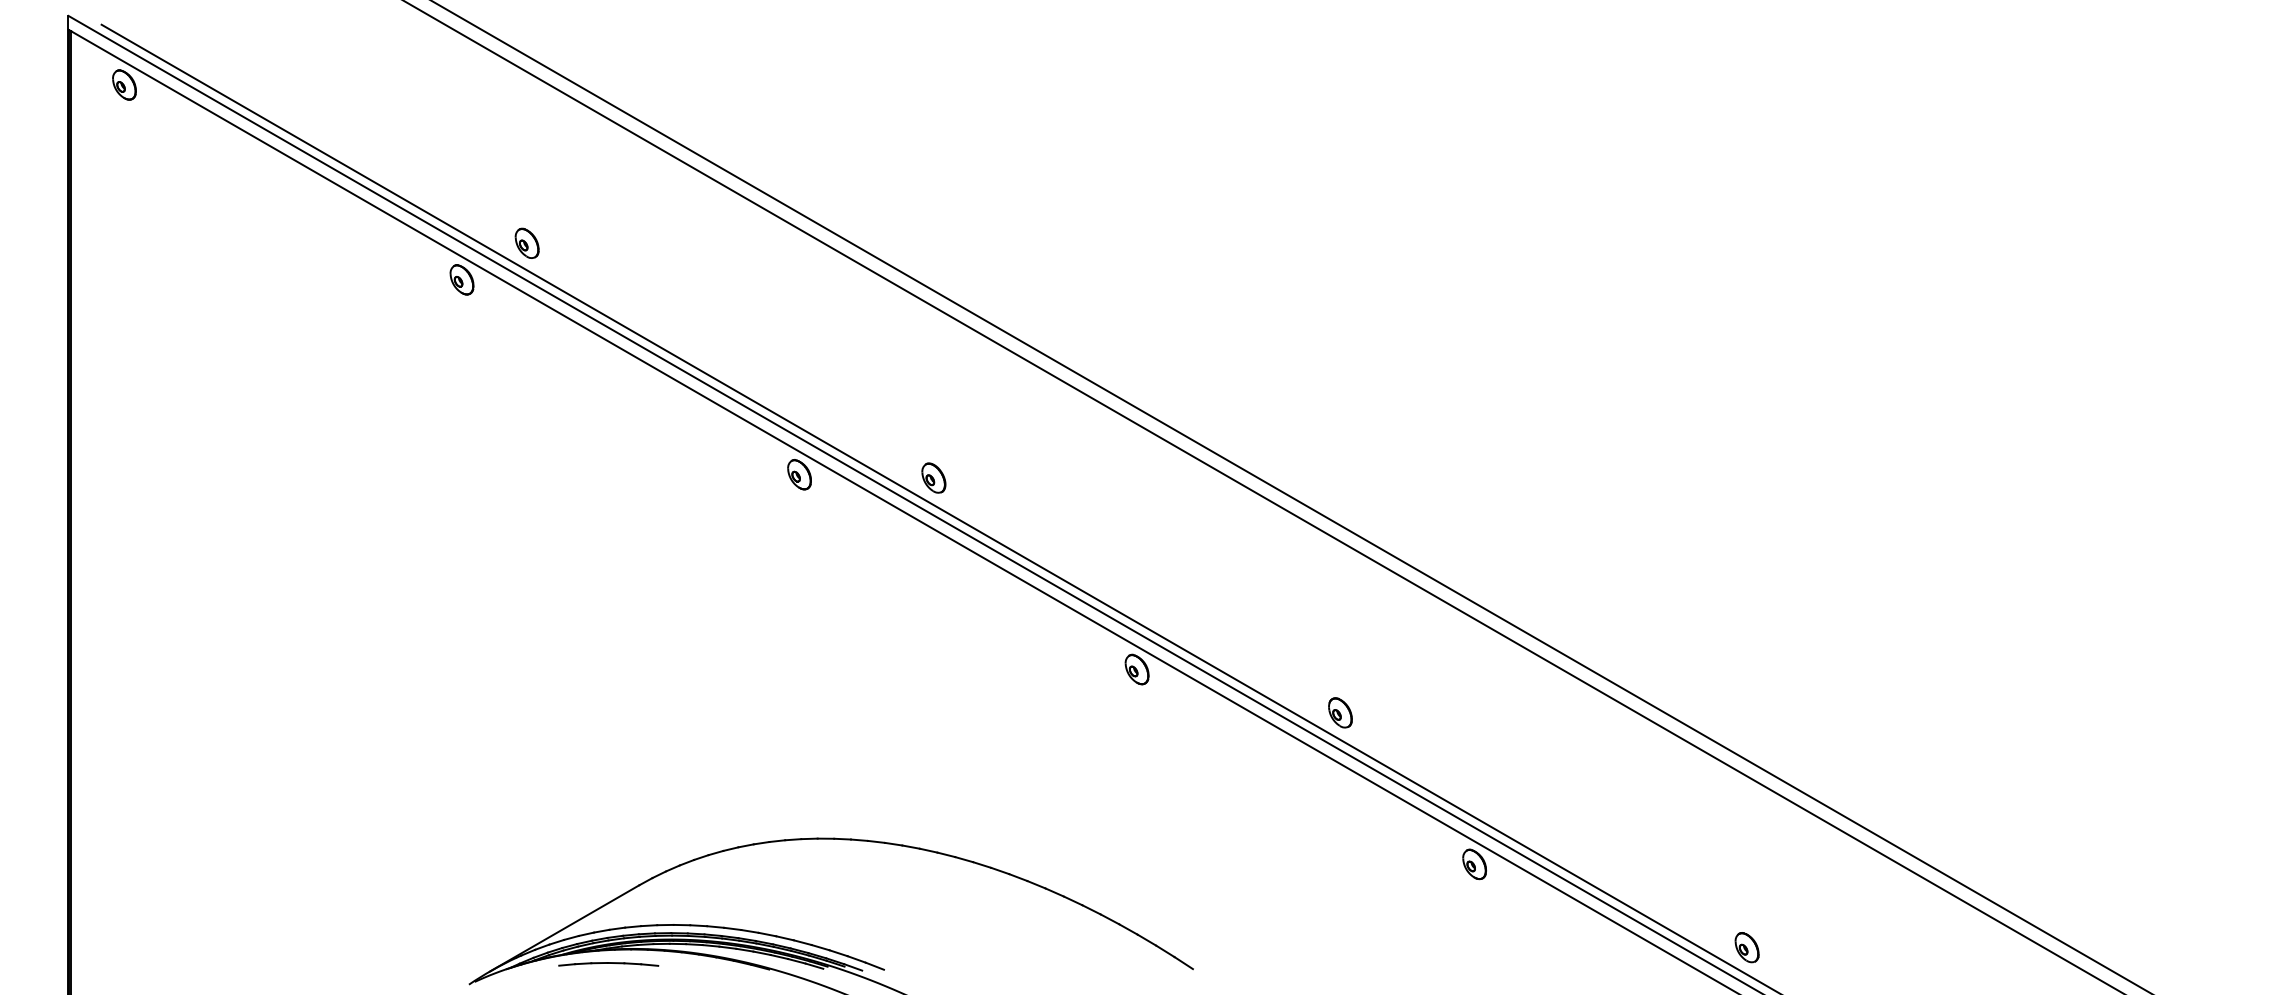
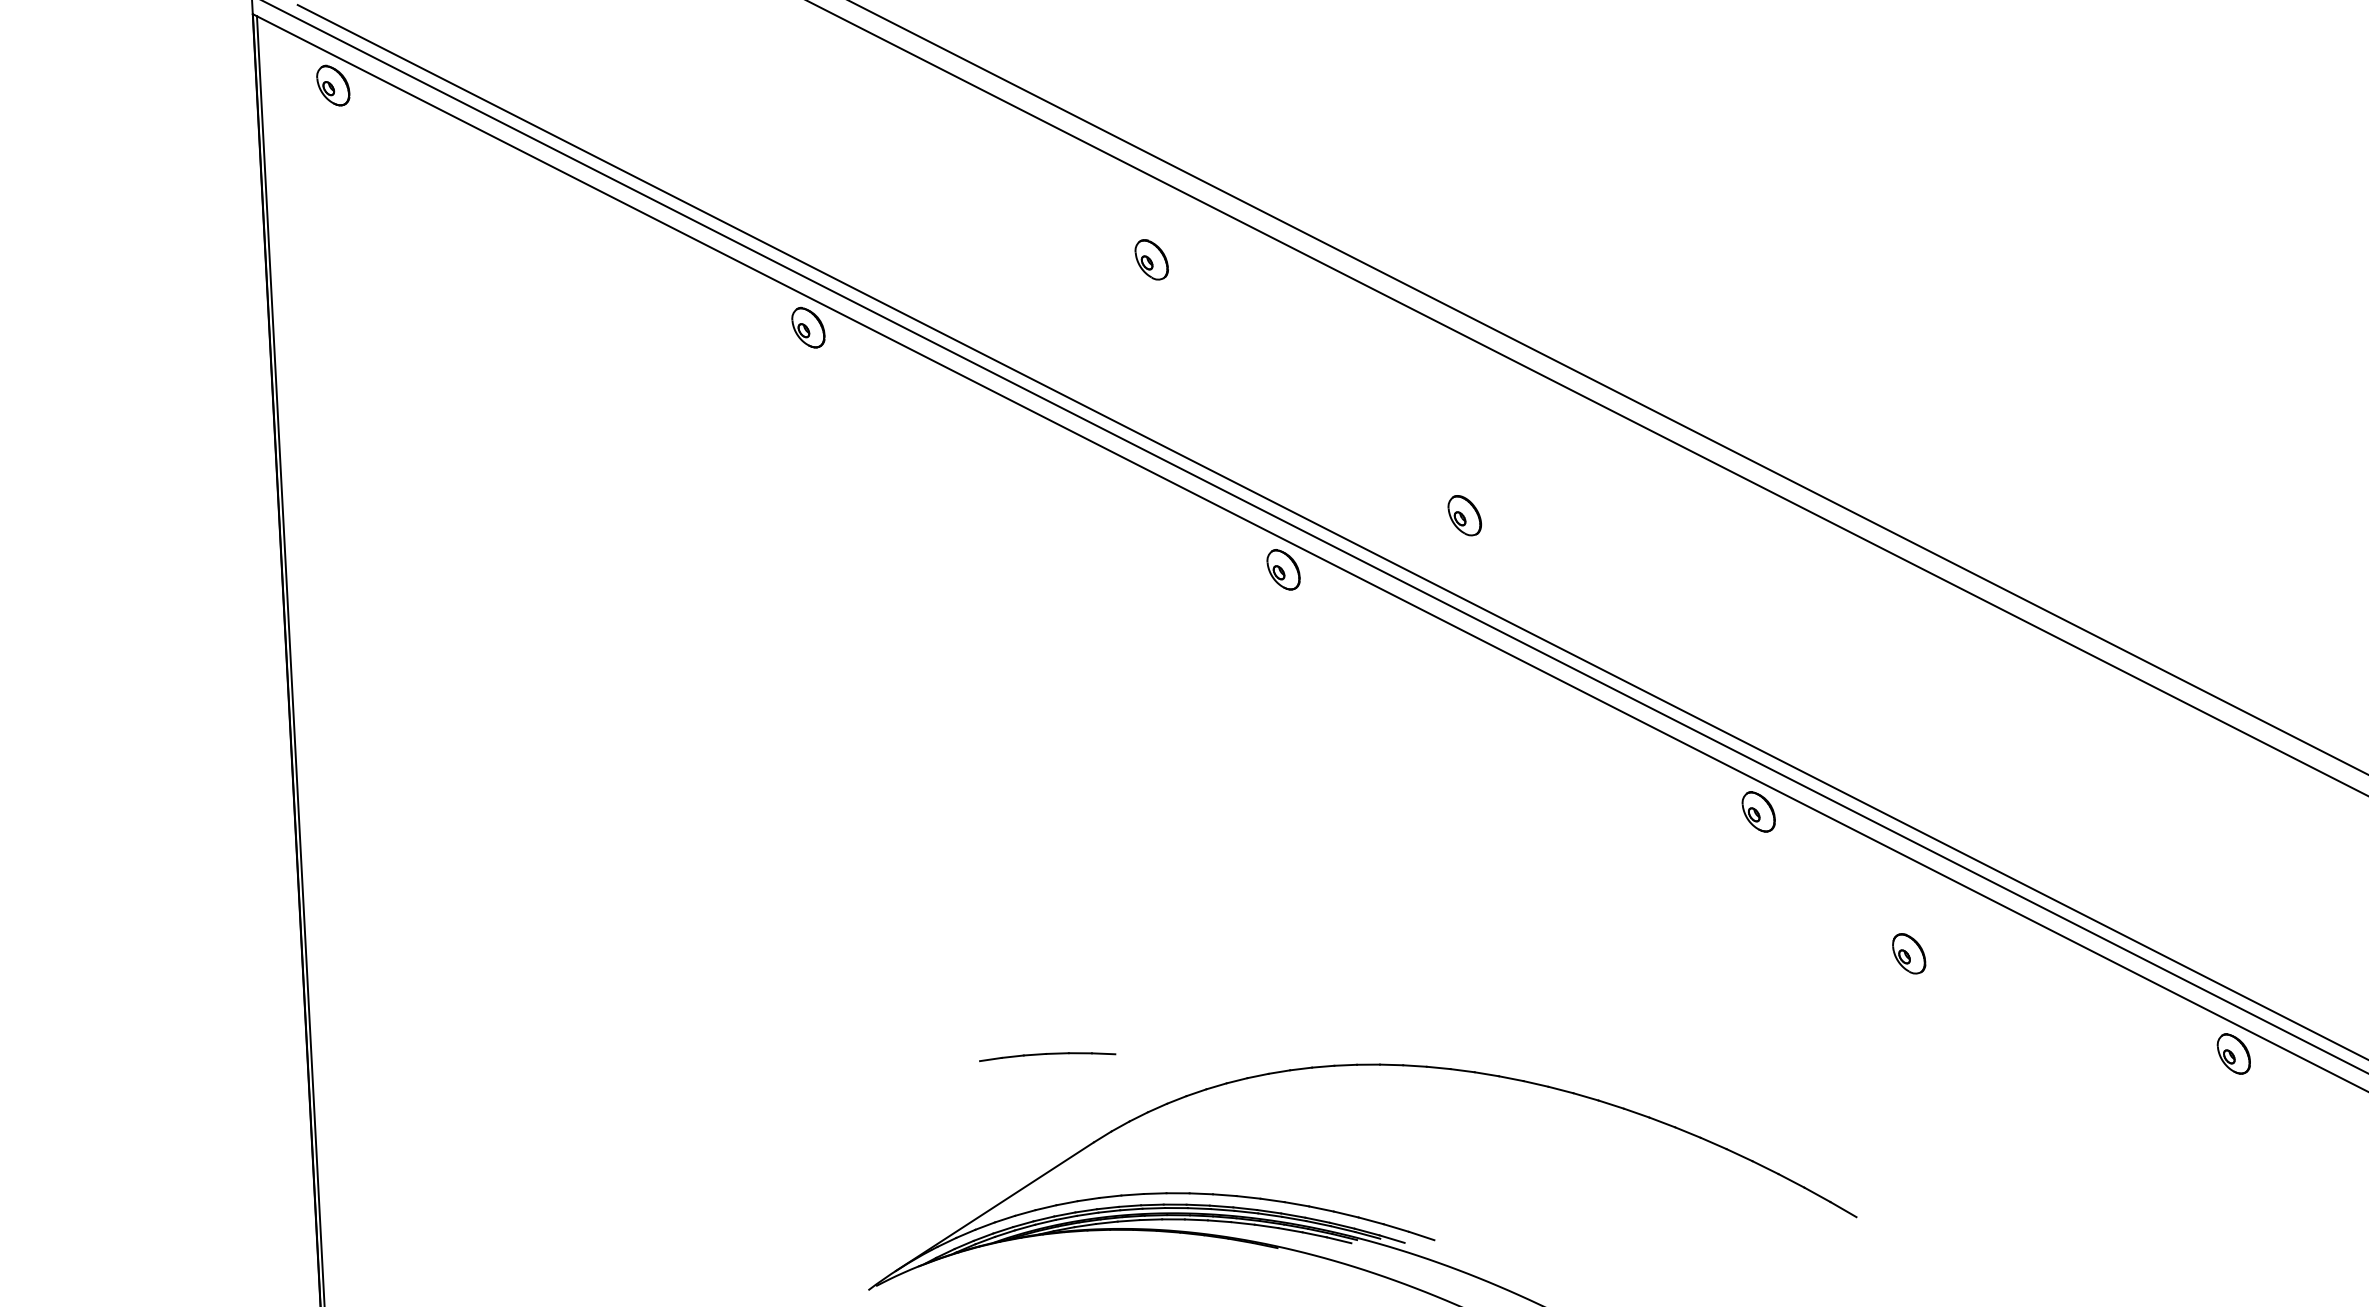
part: (526, 242) -> (1150, 258), moved
part: (933, 477) -> (1464, 514), moved
part: (1340, 712) -> (1909, 953), moved
part: (608, 964) -> (1047, 1055), moved

